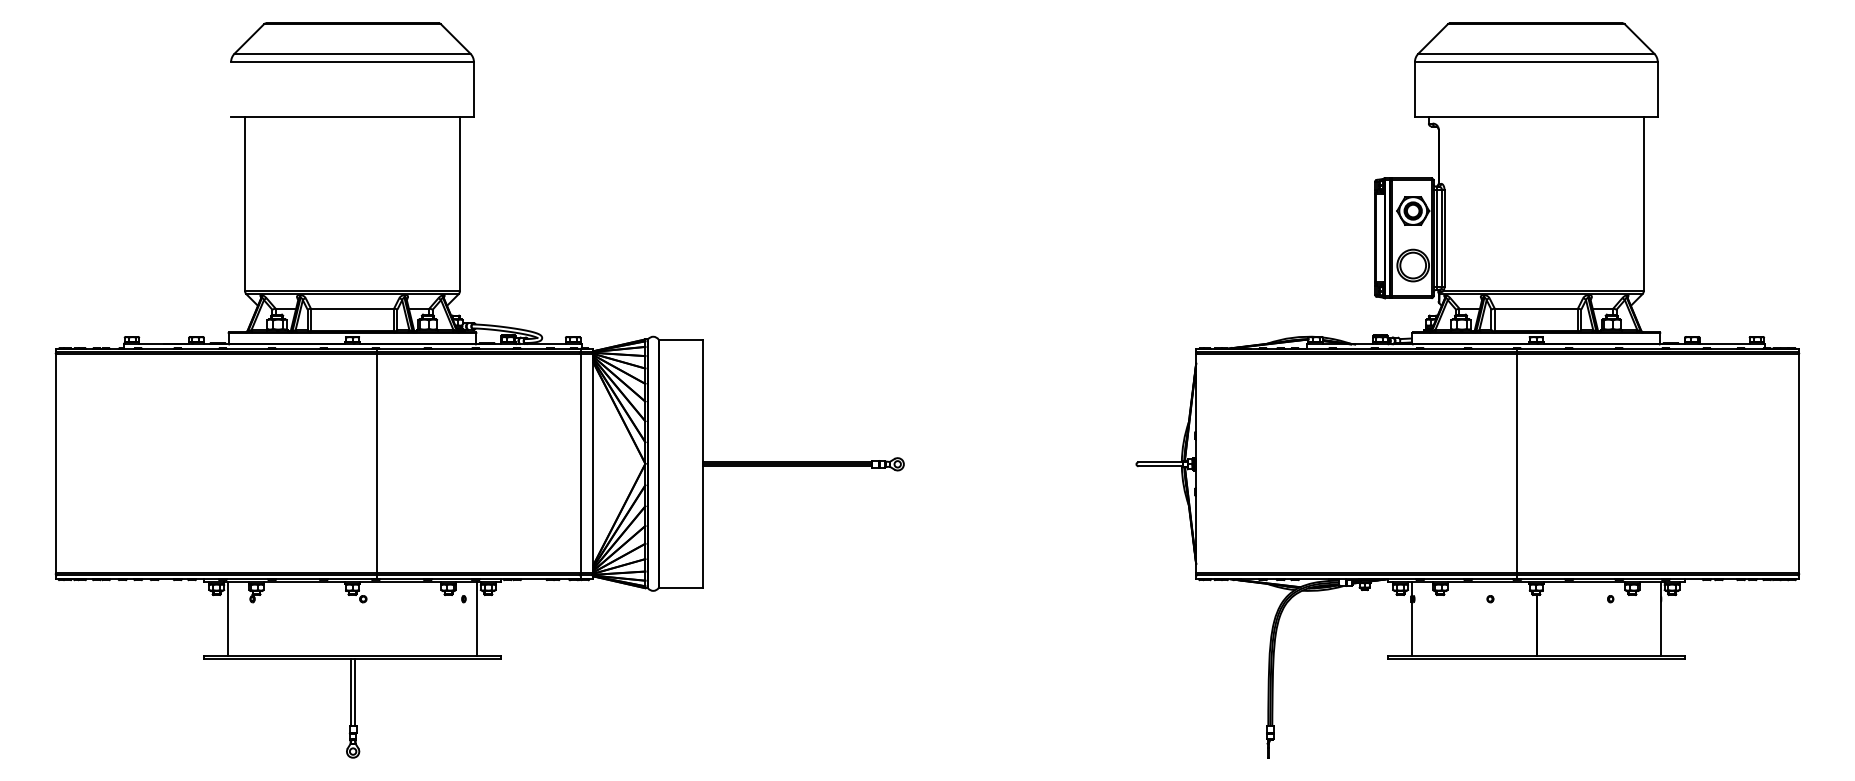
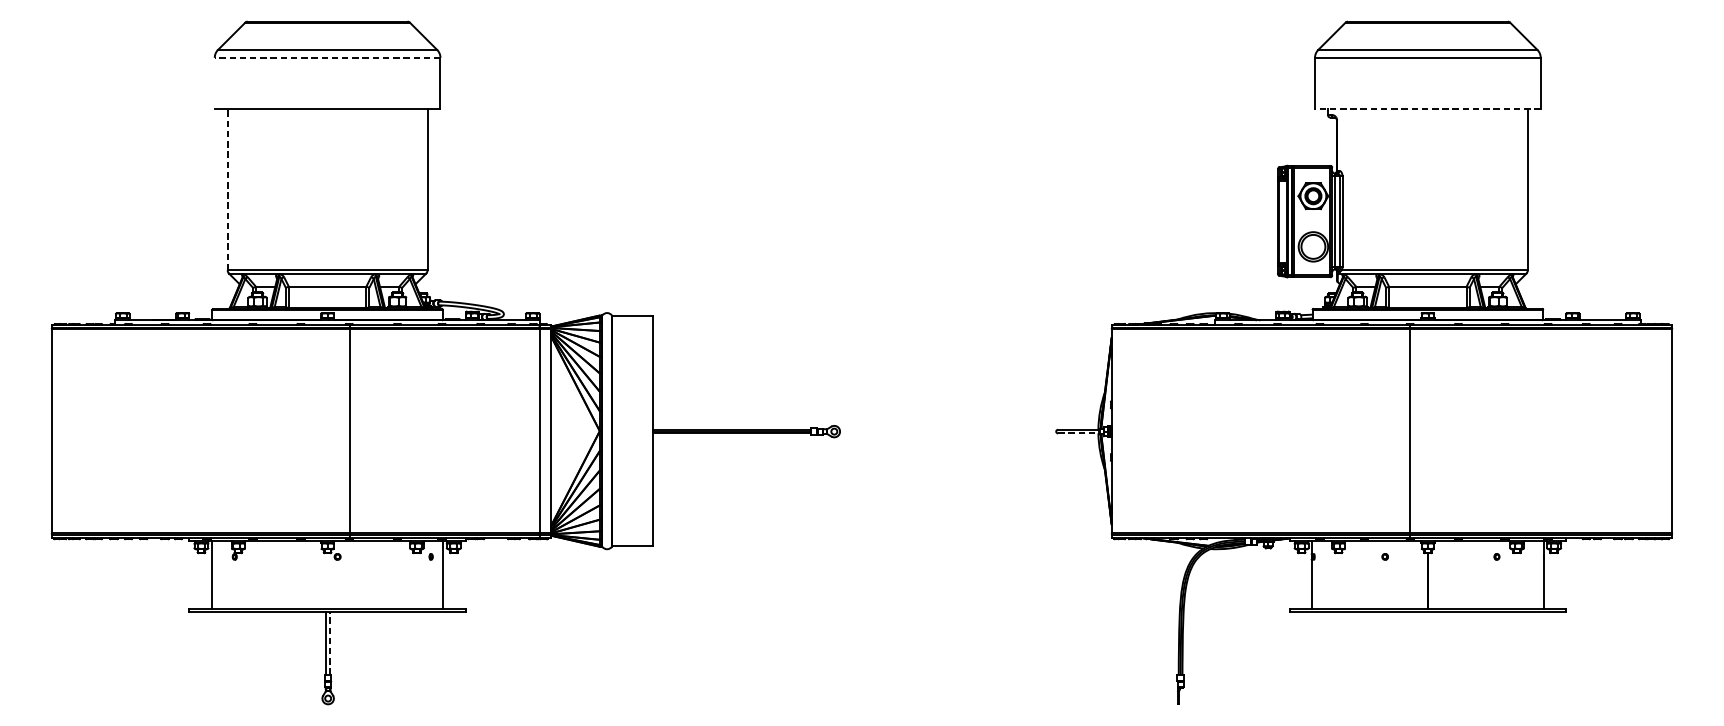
line: (352, 62) -> (327, 58), solid -> dashed
line: (1535, 117) -> (1427, 109), solid -> dashed
line: (244, 204) -> (227, 190), solid -> dashed
line: (1161, 466) -> (1079, 433), solid -> dashed
line: (355, 692) -> (330, 643), solid -> dashed

